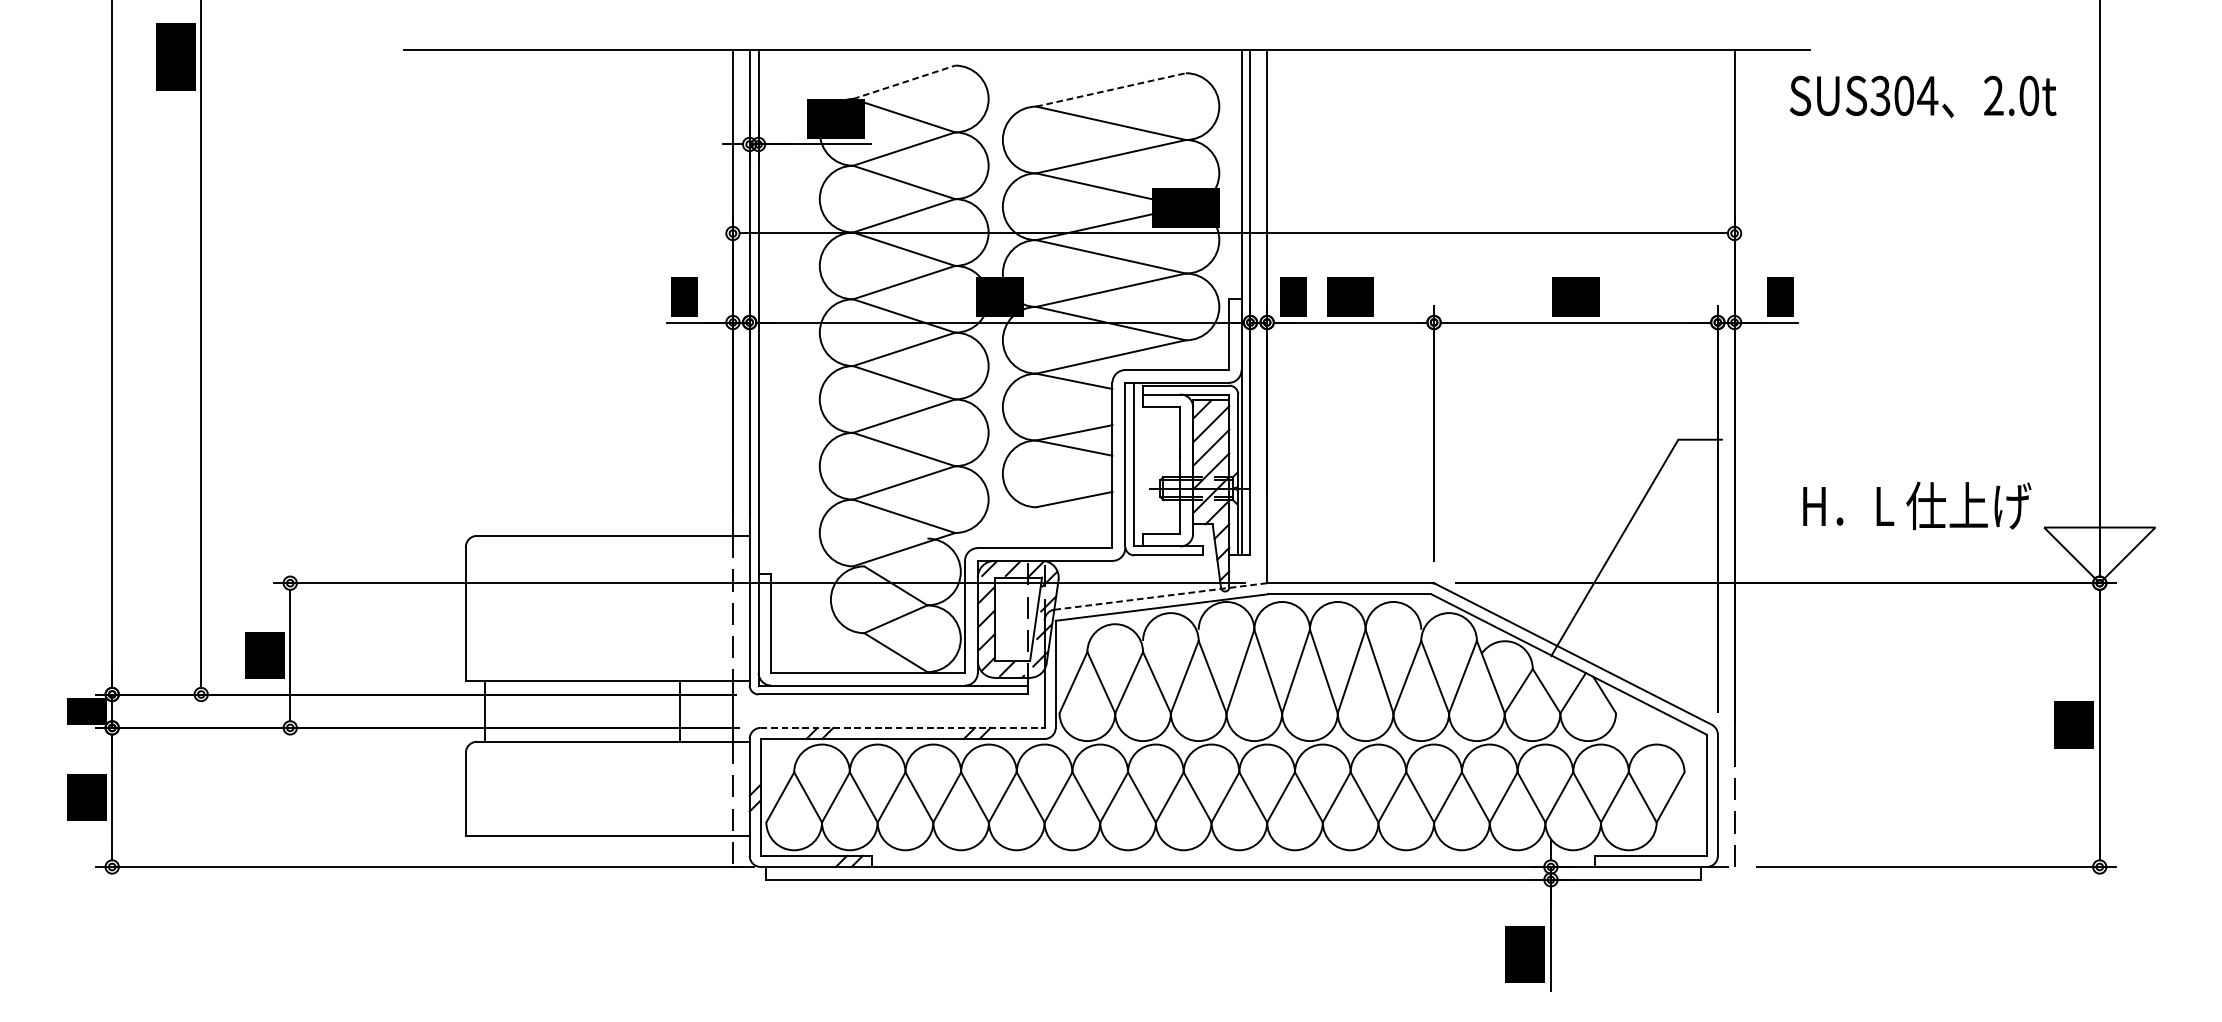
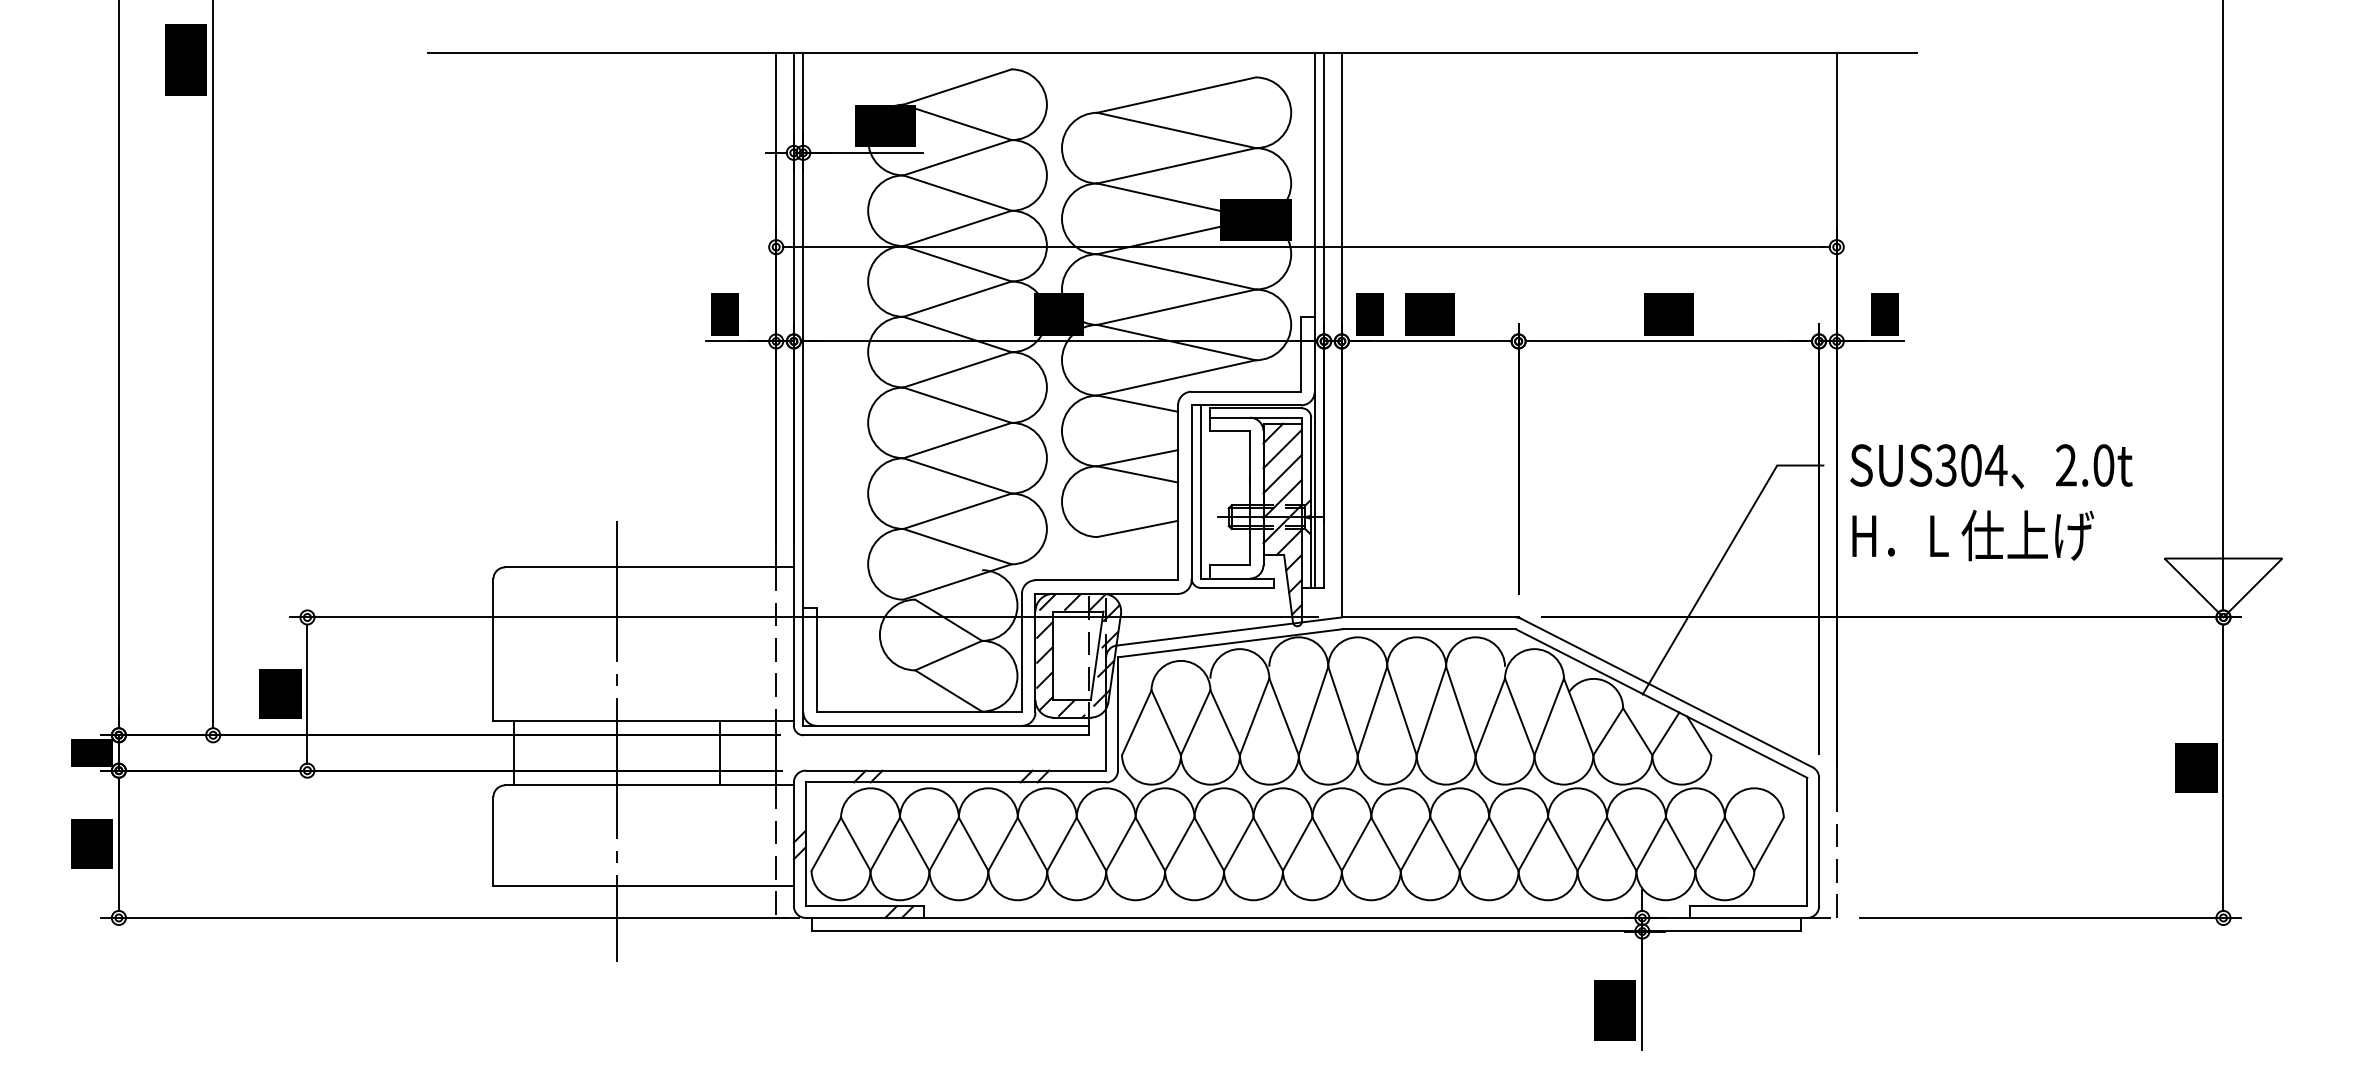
line: (904, 82) -> (957, 87), dashed -> solid
line: (1111, 90) -> (1177, 95), dashed -> solid
text: (1923, 96) -> (1991, 466), moved
text: (1917, 505) -> (1973, 535), moved
line: (1161, 596) -> (1229, 631), dashed -> solid
line: (583, 700) -> (617, 741), added
line: (903, 727) -> (956, 770), dashed -> solid

